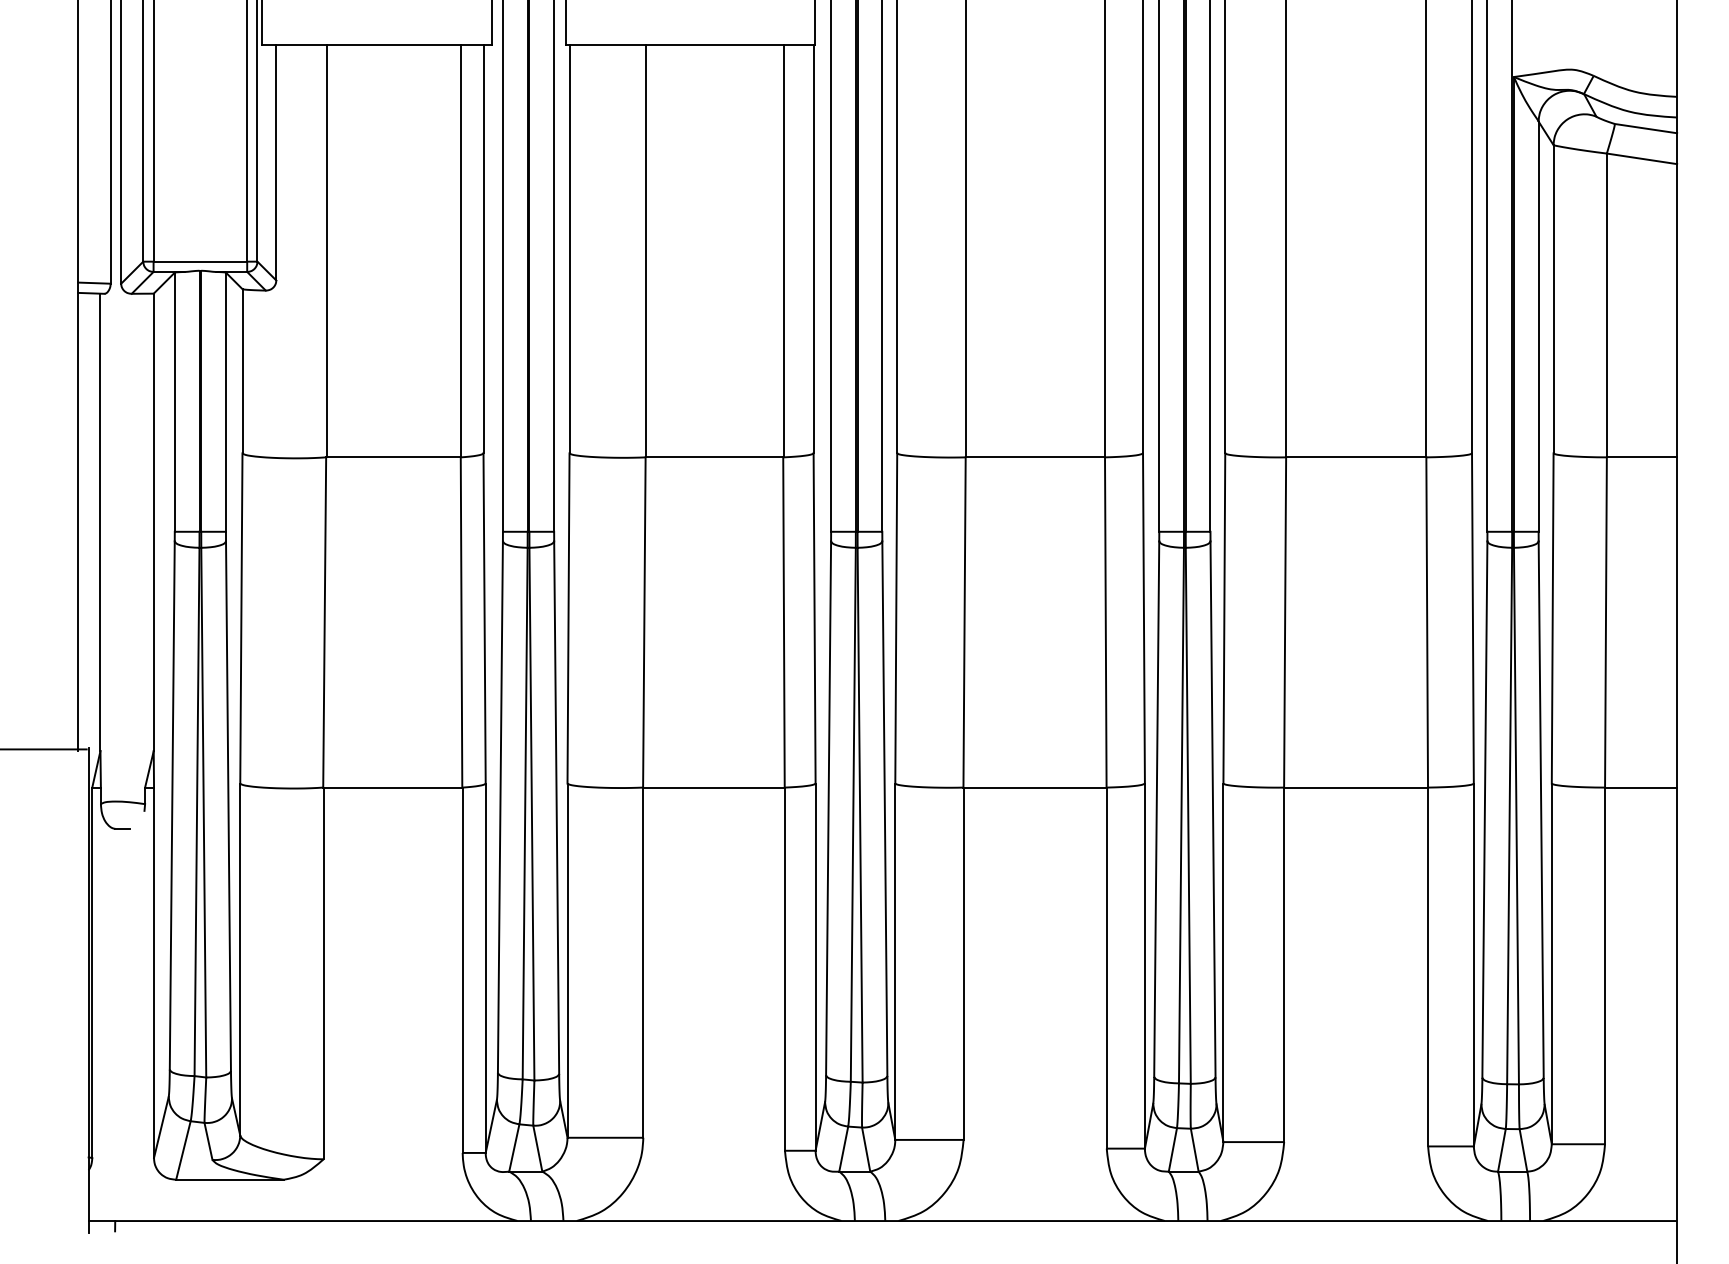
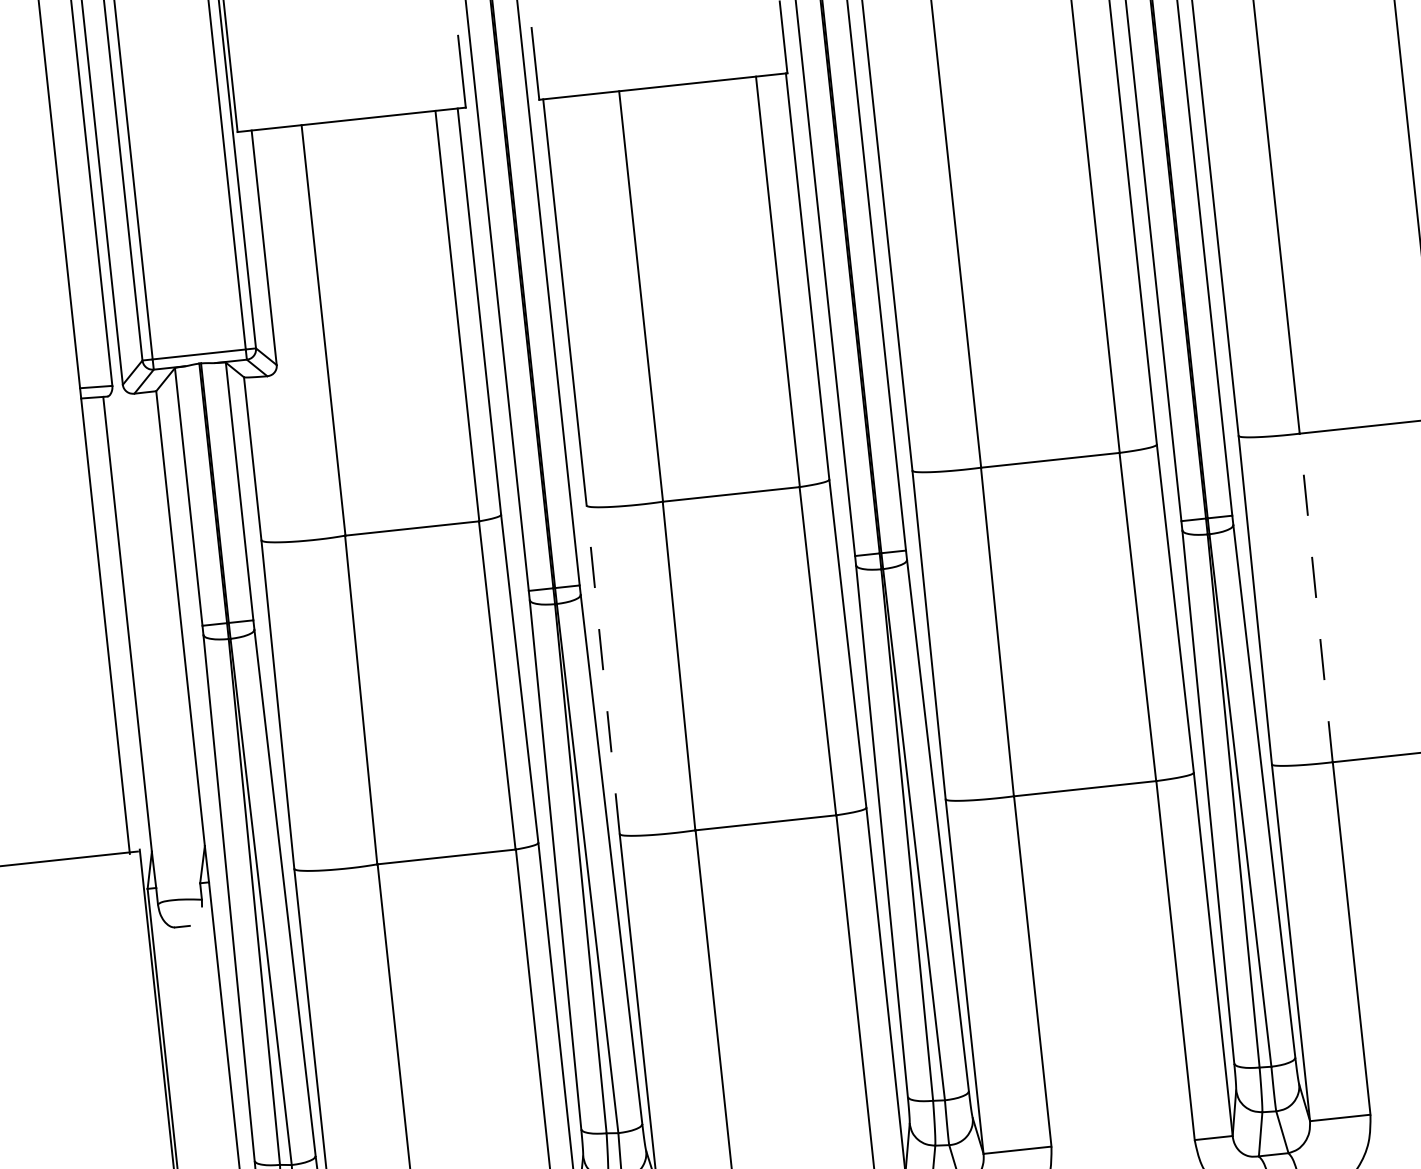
line: (568, 617) -> (603, 669), solid -> dashed
line: (1285, 621) -> (1316, 596), solid -> dashed

